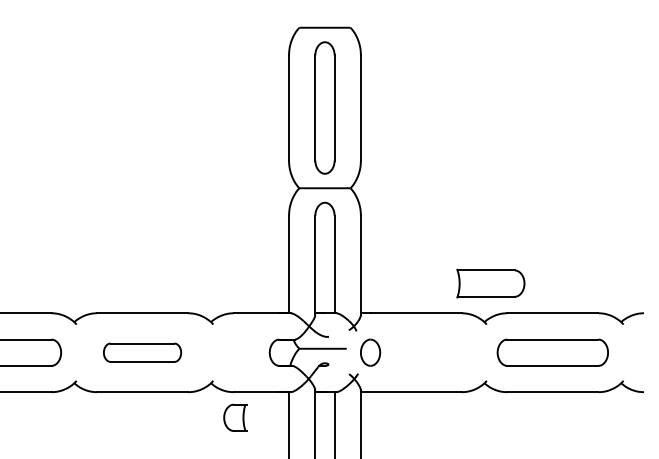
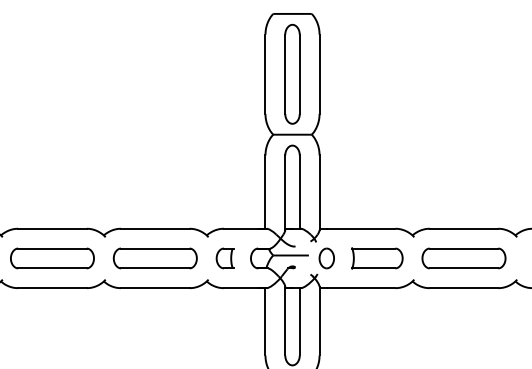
part: (491, 283) -> (377, 258), moved
part: (141, 352) -> (154, 258), size x1.43
part: (234, 417) -> (224, 258), moved

